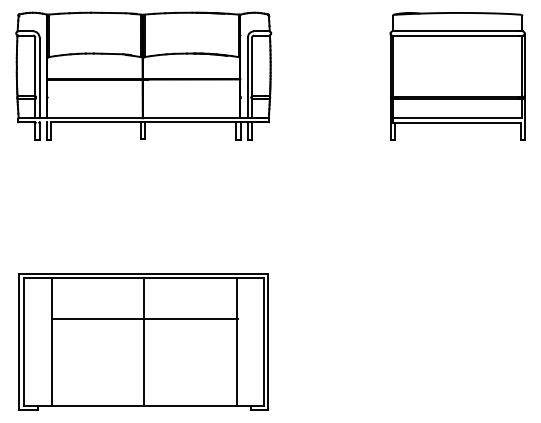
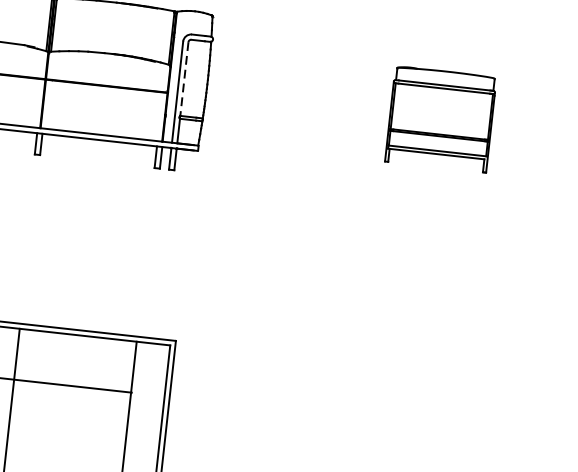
line: (252, 67) -> (184, 79), solid -> dashed
part: (457, 76) -> (440, 119), size x0.6

